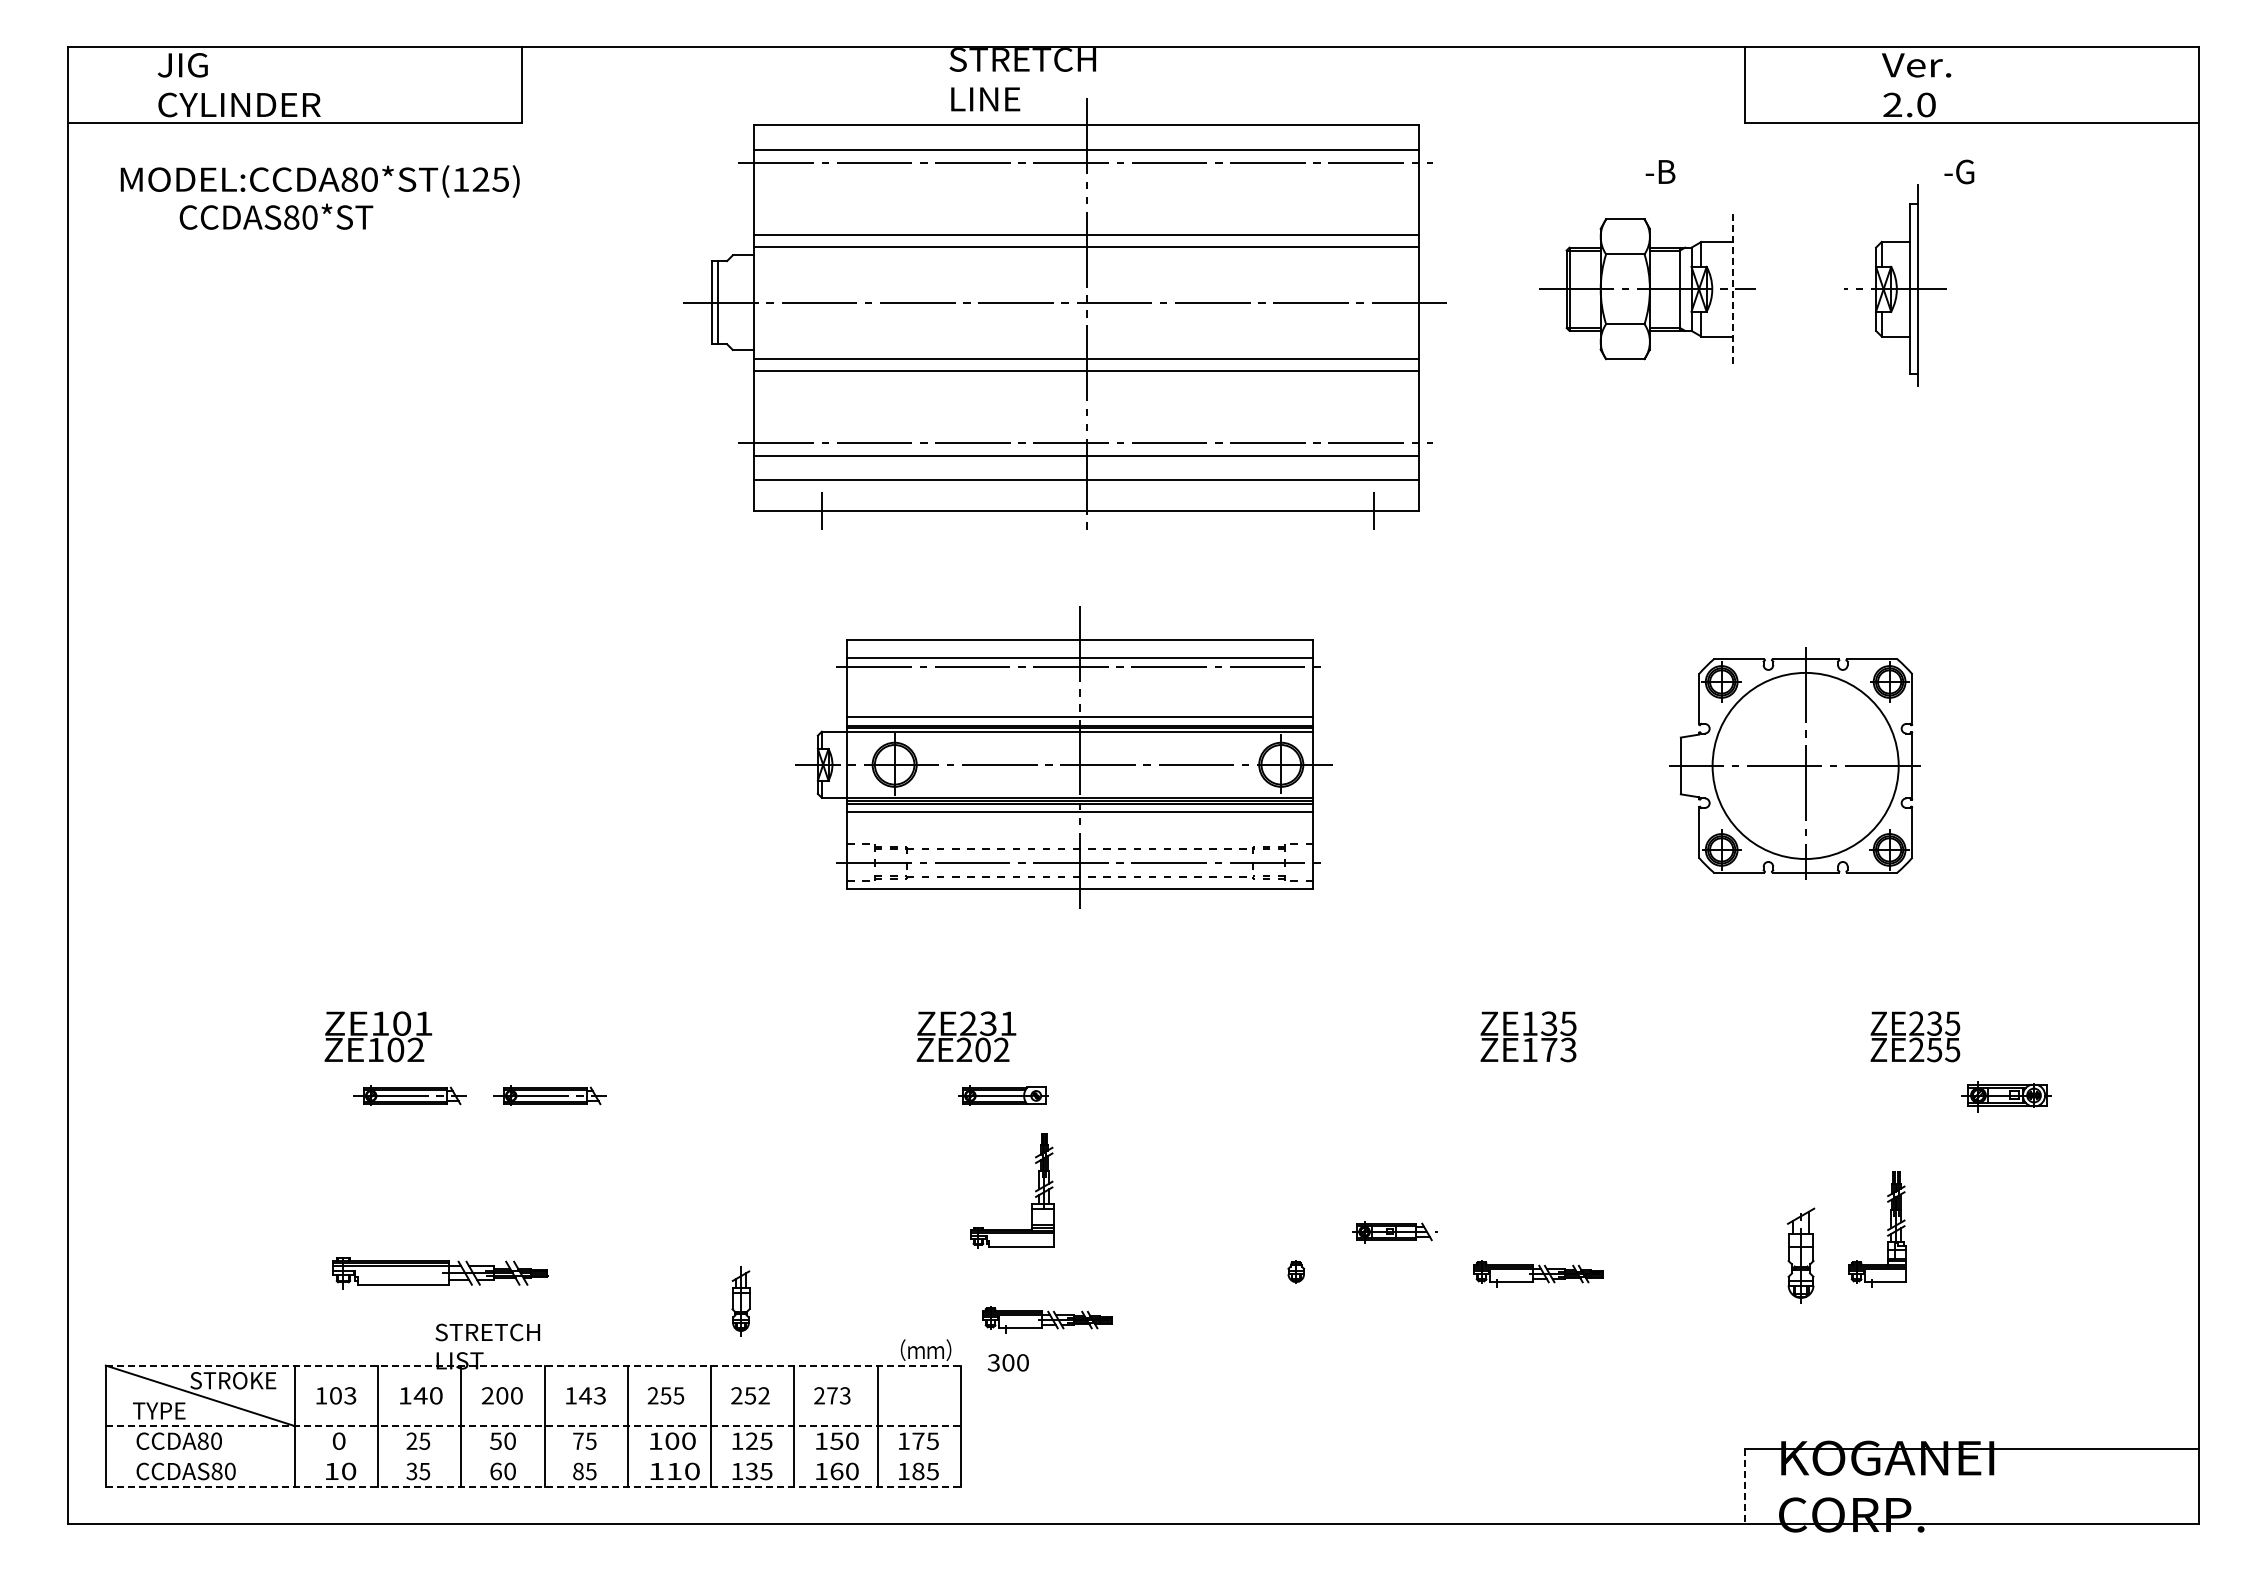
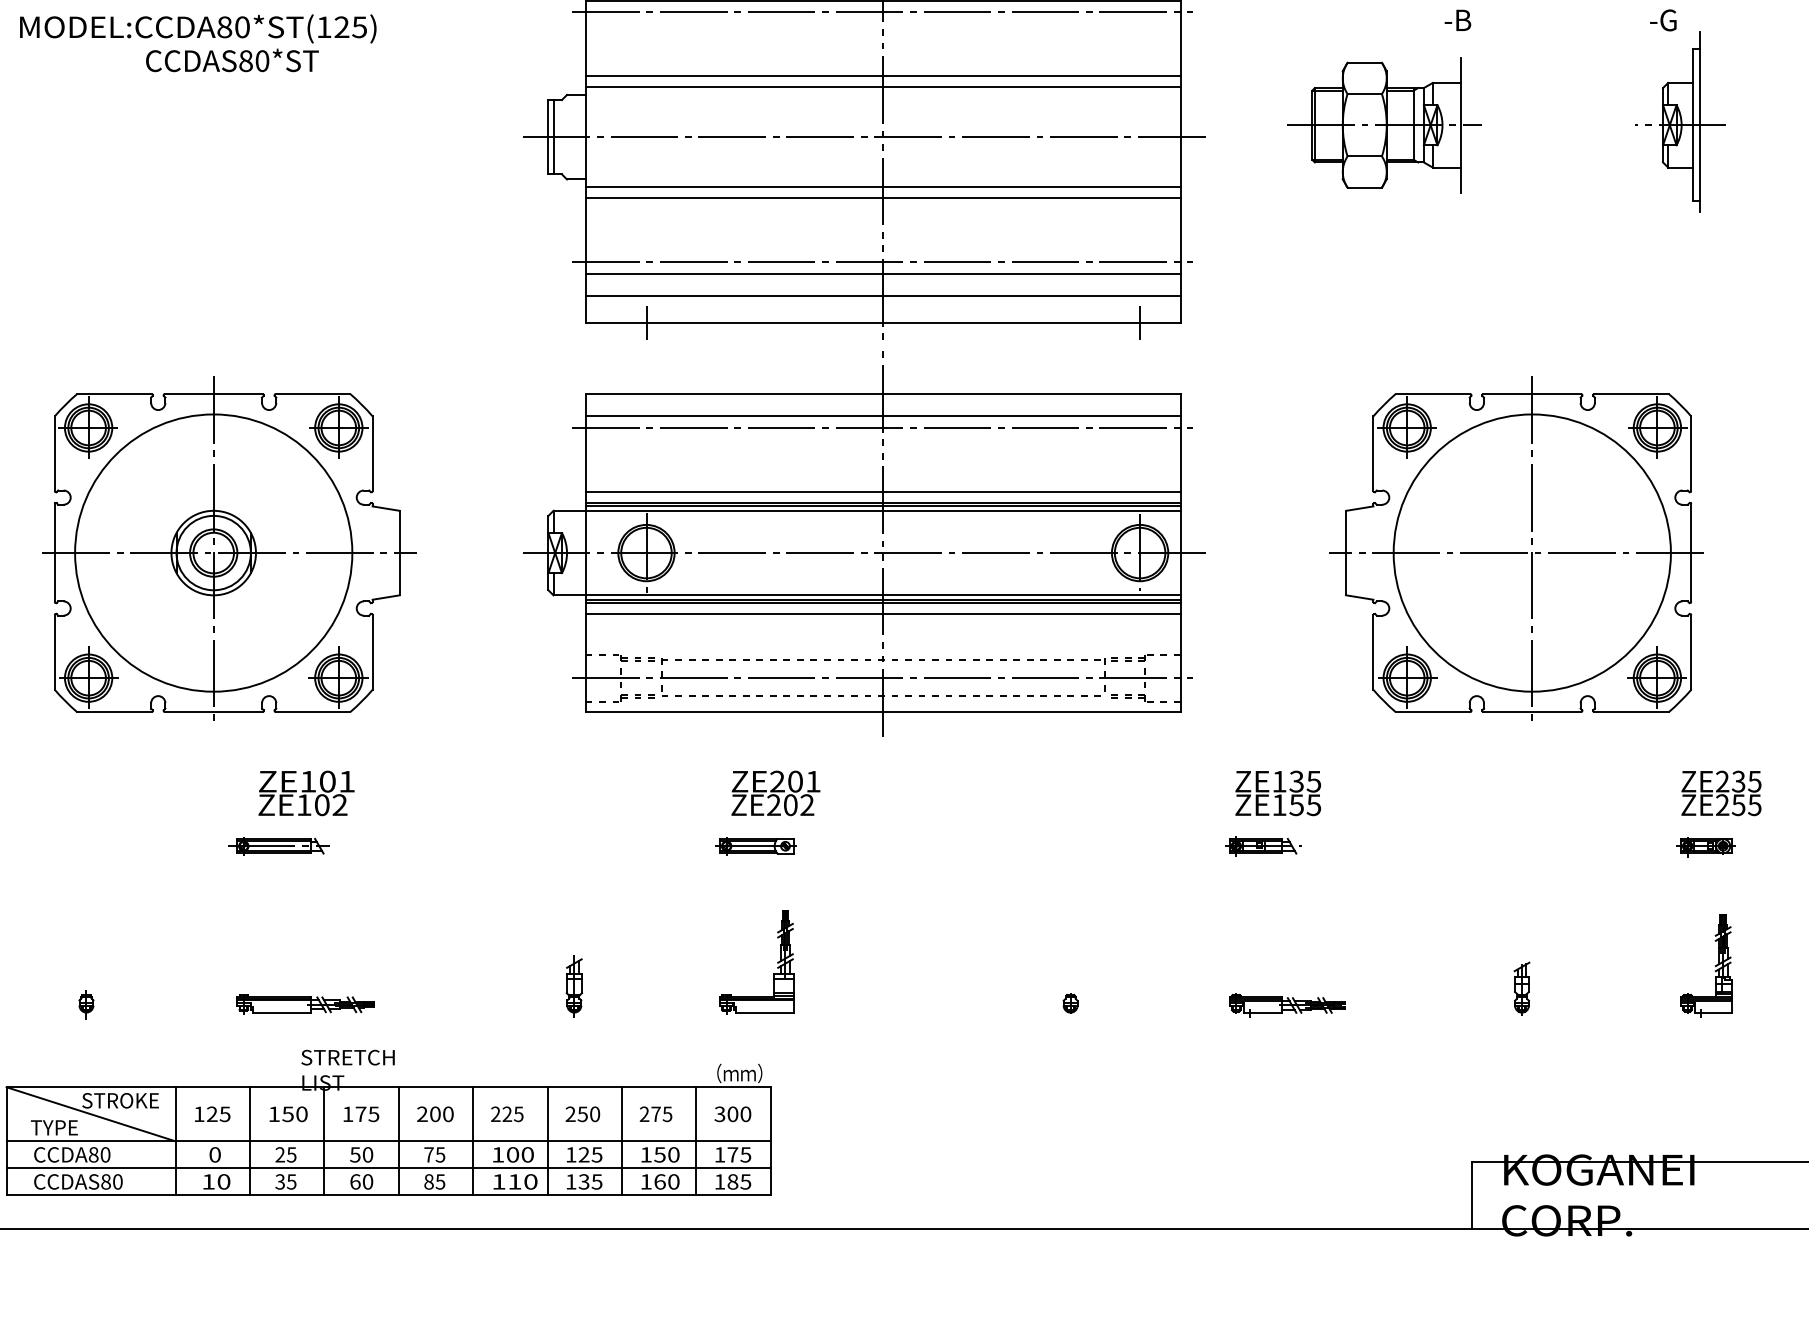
text: (1660, 171) -> (1457, 19), moved
text: (276, 216) -> (232, 60), moved
part: (1895, 285) -> (1680, 121), moved
line: (1733, 289) -> (1461, 125), dashed -> solid
part: (1064, 757) -> (863, 543), size x1.43
part: (355, 762) -> (229, 548), added
part: (1794, 762) -> (1515, 548), size x1.67
text: (987, 1023) -> (794, 781), ZE231 -> ZE201
text: (378, 1036) -> (306, 793), moved
text: (1915, 1036) -> (1721, 793), moved
text: (1558, 1049) -> (1305, 804), ZE173 -> ZE155
part: (549, 1095) -> (403, 845), removed
part: (1003, 1095) -> (756, 845), moved
part: (2006, 1096) -> (1705, 846), size x0.71
part: (1035, 1190) -> (777, 962), moved
part: (1887, 1229) -> (1715, 965), moved
part: (1394, 1232) -> (1263, 846), moved
part: (1801, 1255) -> (1522, 988), size x0.62
part: (194, 1273) -> (85, 1004), added
part: (440, 1273) -> (305, 1004), size x0.71
part: (740, 1301) -> (573, 986), moved
part: (1047, 1319) -> (848, 1046), removed
text: (1007, 1362) -> (732, 1113), moved
line: (533, 1365) -> (388, 1087), dashed -> solid
text: (342, 1395) -> (218, 1113), 103 -> 125
text: (420, 1395) -> (287, 1113), 140 -> 150
text: (501, 1395) -> (360, 1113), 200 -> 175
text: (585, 1395) -> (435, 1113), 143 -> 200
text: (665, 1395) -> (506, 1113), 255 -> 225
text: (763, 1395) -> (594, 1113), 252 -> 250
text: (845, 1395) -> (667, 1113), 273 -> 275
line: (533, 1426) -> (388, 1141), dashed -> solid
line: (532, 1456) -> (387, 1168), added
line: (533, 1486) -> (388, 1195), dashed -> solid
line: (1745, 1486) -> (1472, 1195), dashed -> solid

